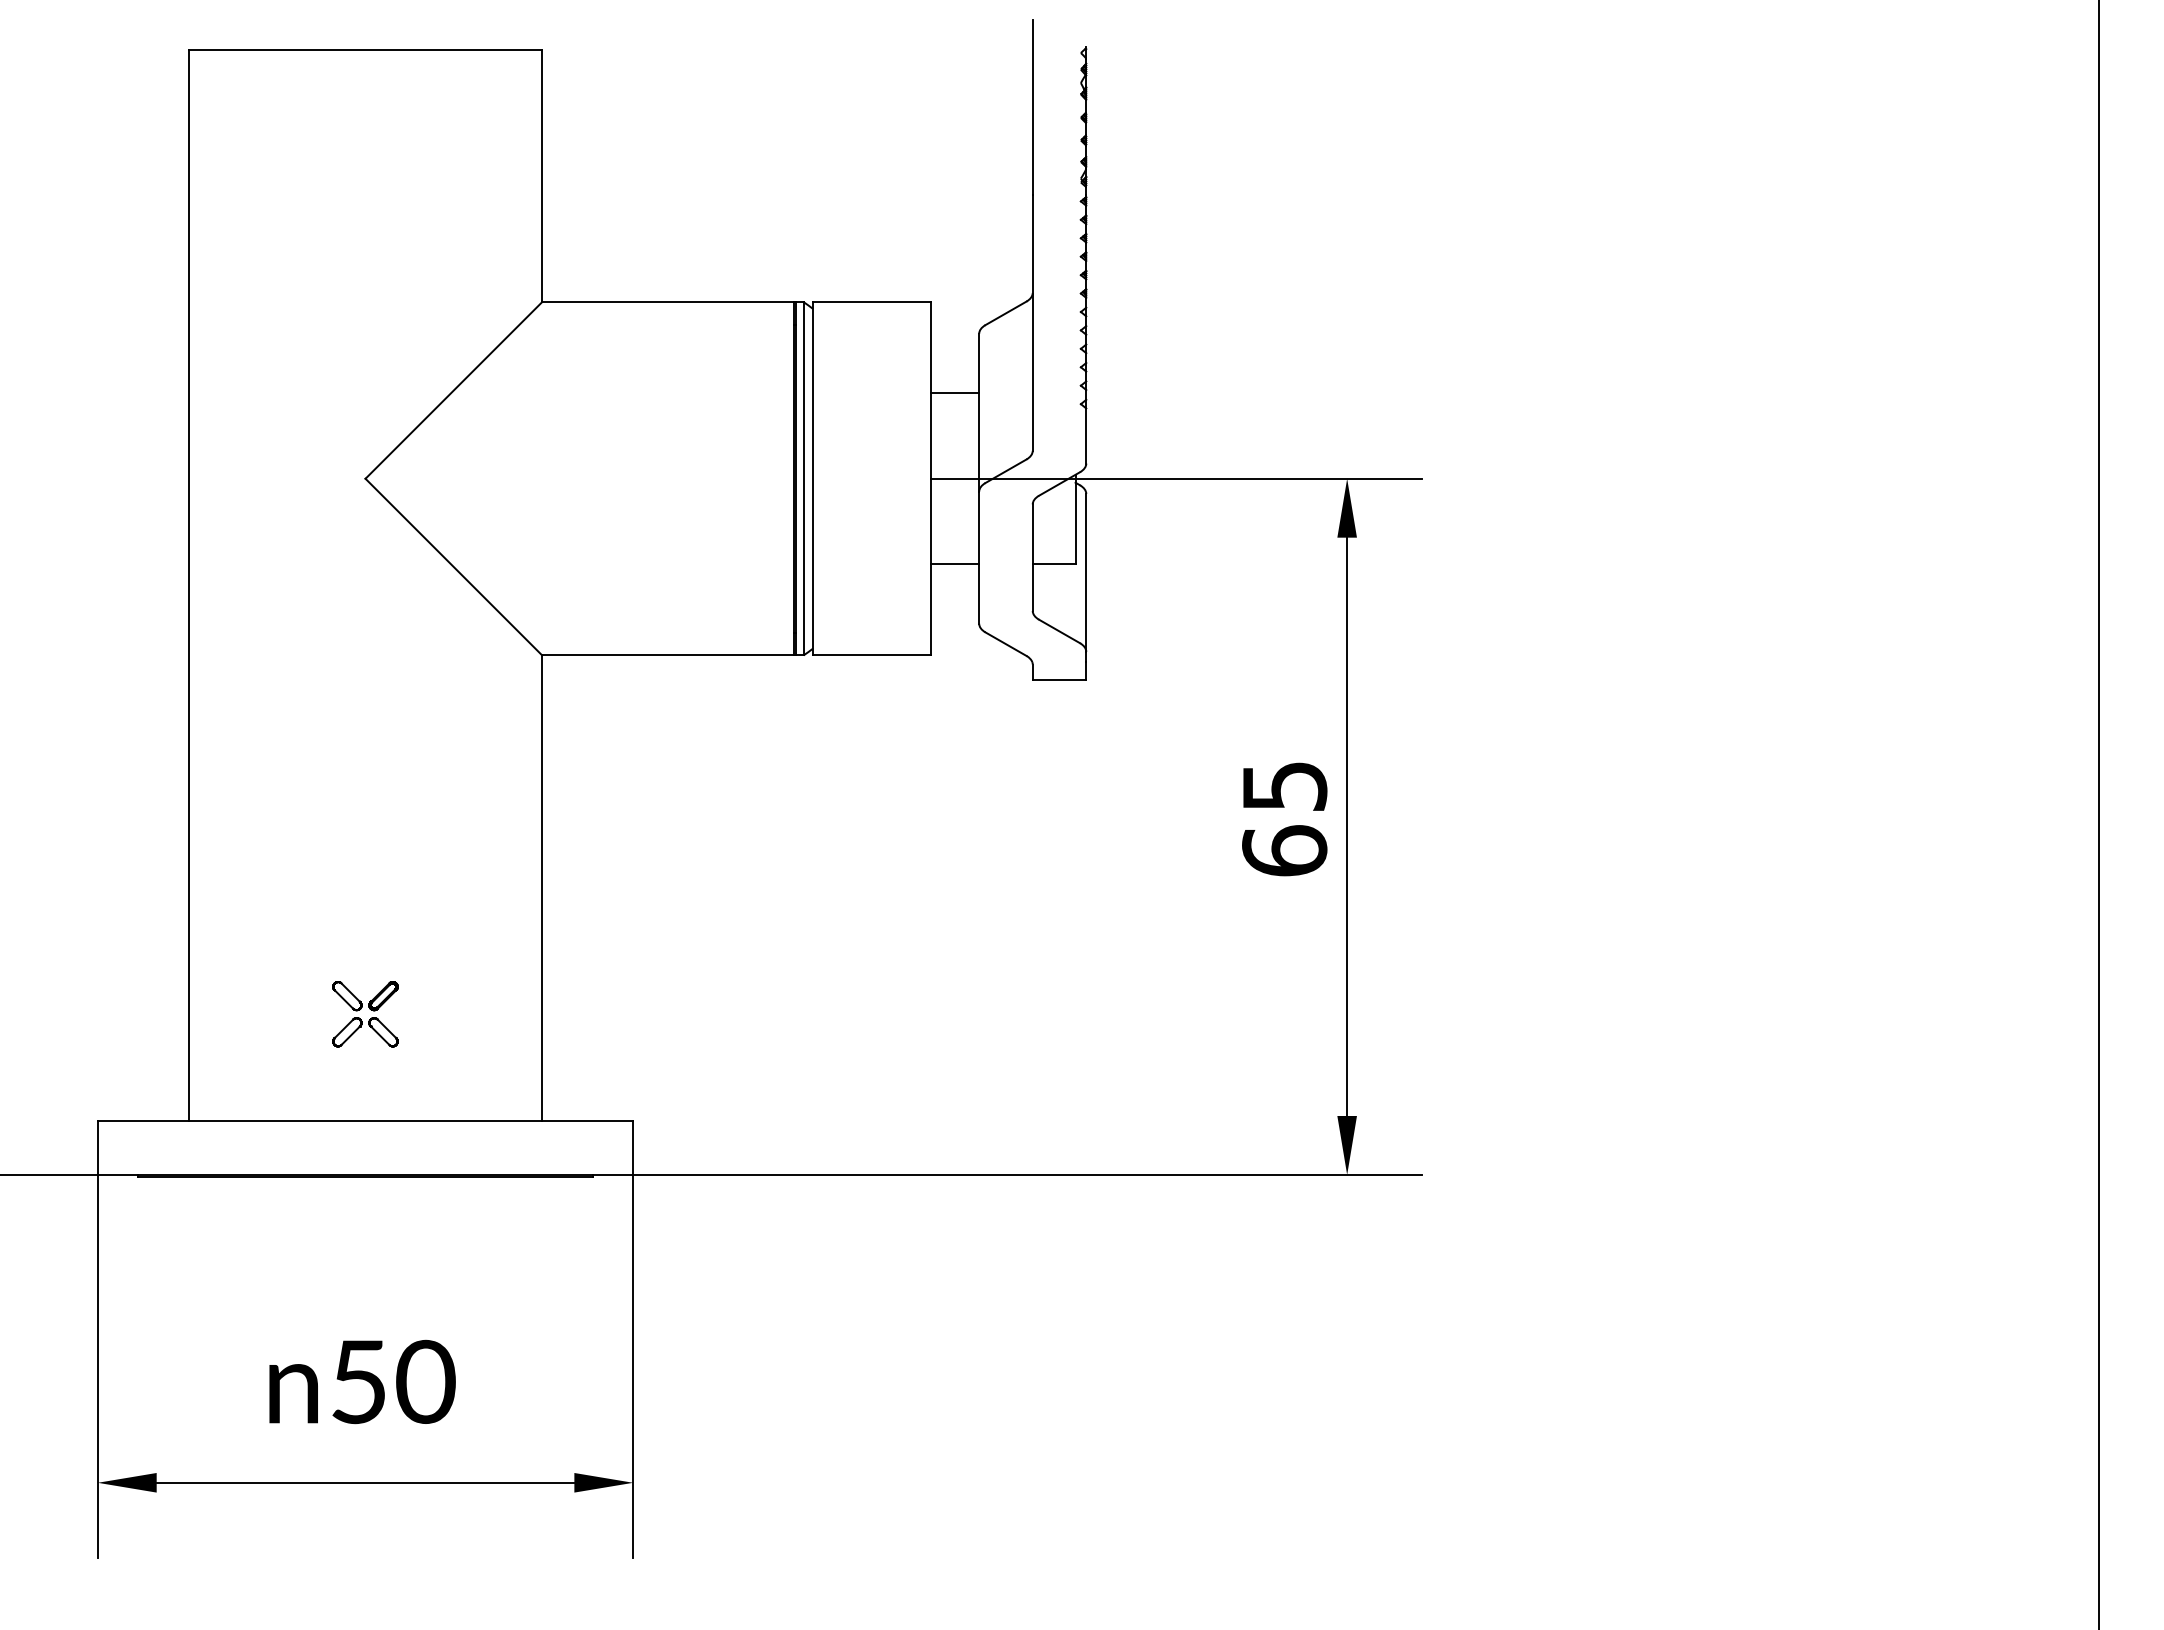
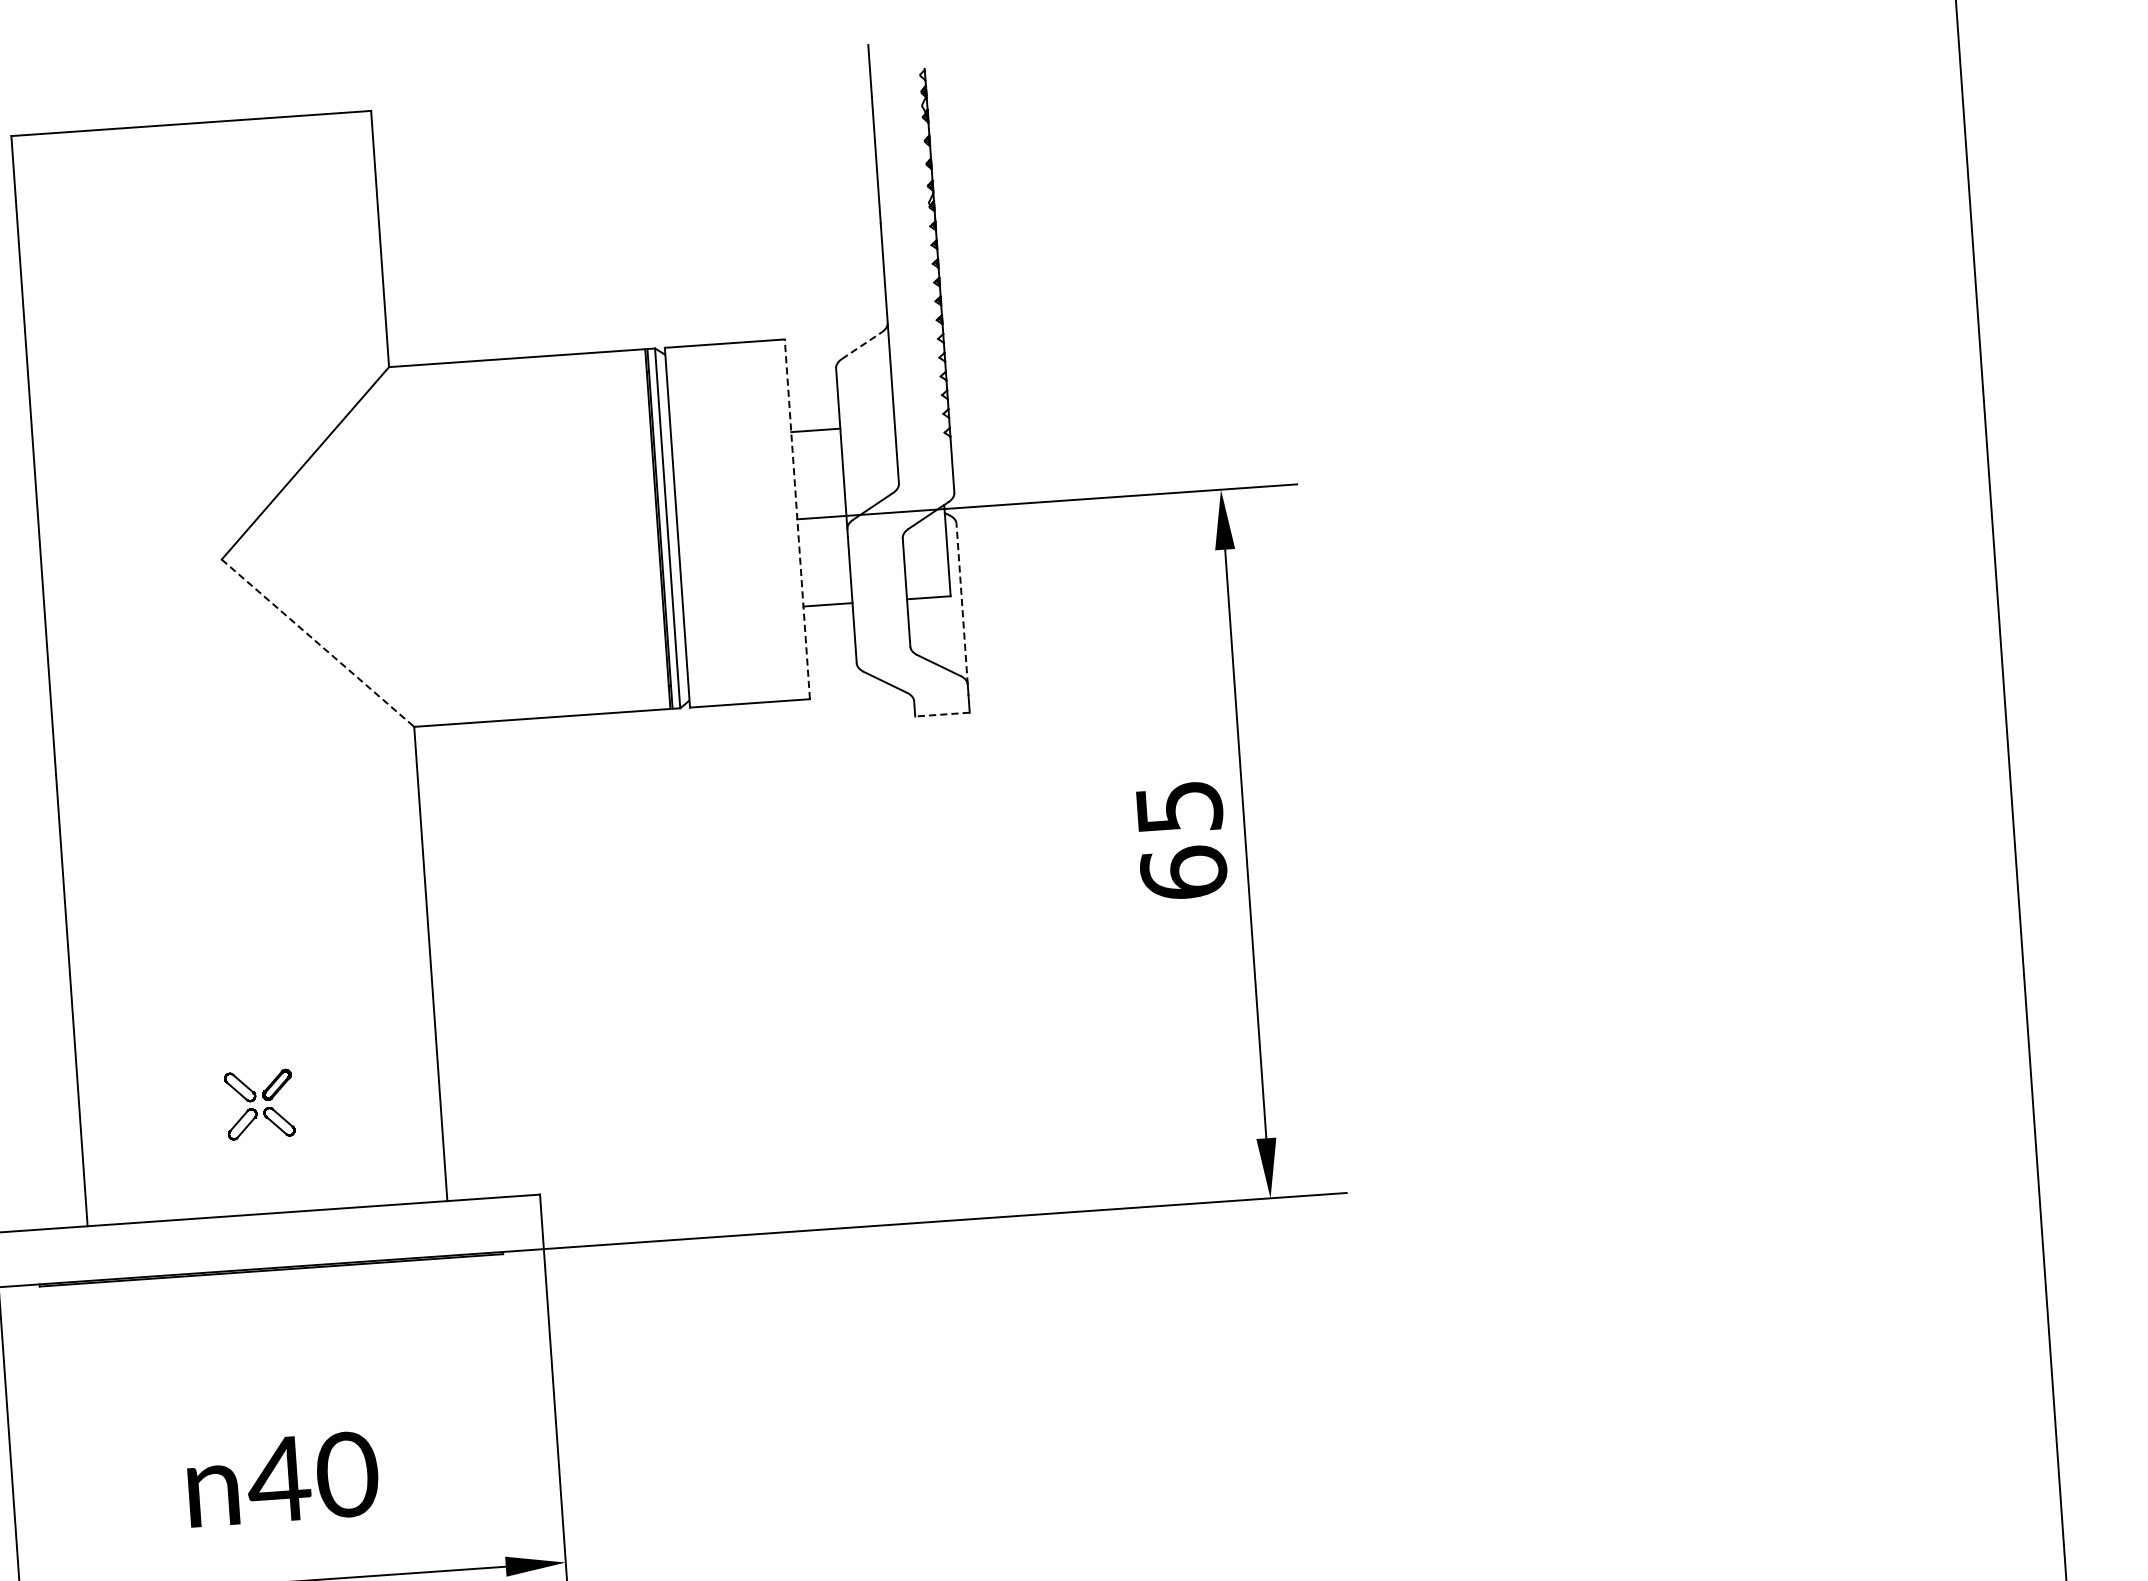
line: (1005, 313) -> (861, 345), solid -> dashed
line: (931, 478) -> (797, 519), solid -> dashed
line: (453, 567) -> (317, 643), solid -> dashed
line: (1086, 572) -> (962, 603), solid -> dashed
line: (1059, 679) -> (942, 714), solid -> dashed
text: (358, 1382) -> (278, 1480), 50 -> 40

